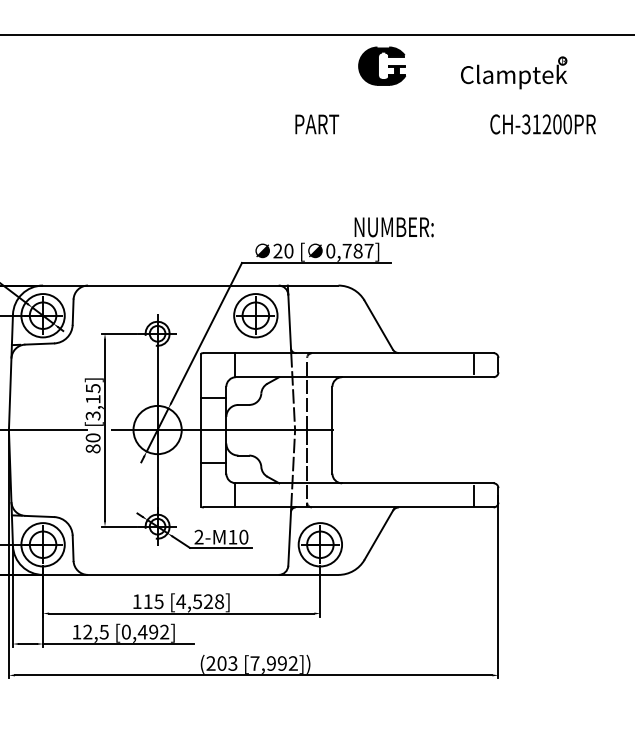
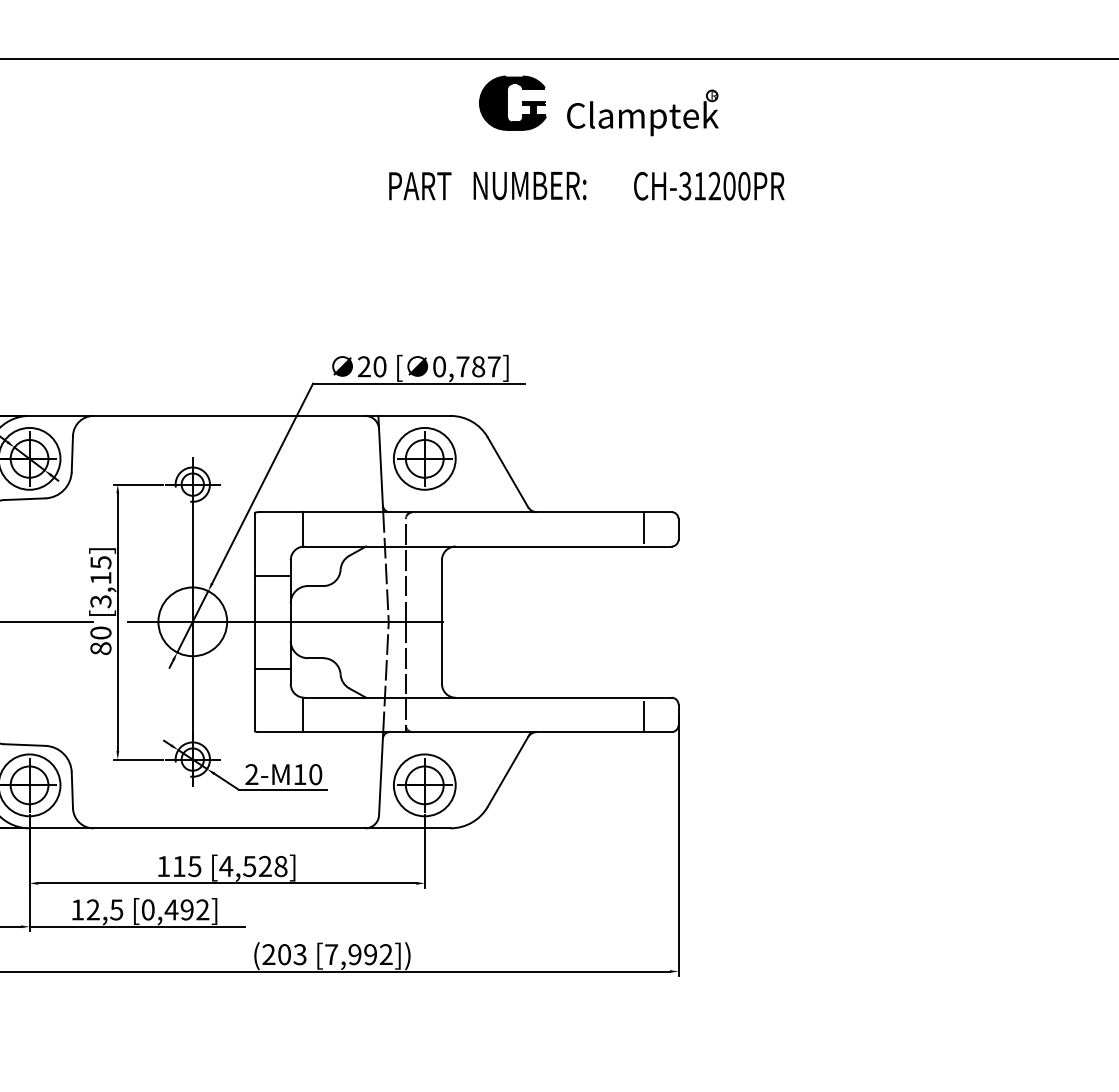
part: (513, 72) -> (642, 112), moved
text: (543, 123) -> (709, 185), moved
text: (393, 227) -> (529, 186), moved
part: (255, 315) -> (424, 458), moved

